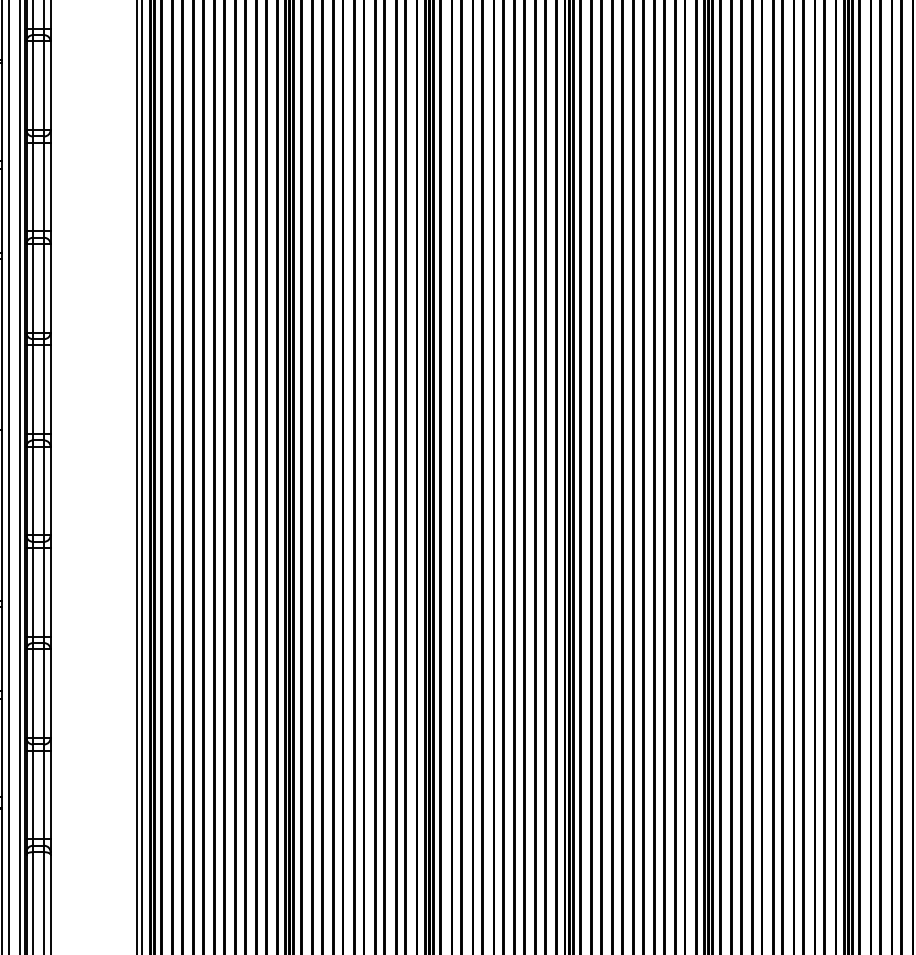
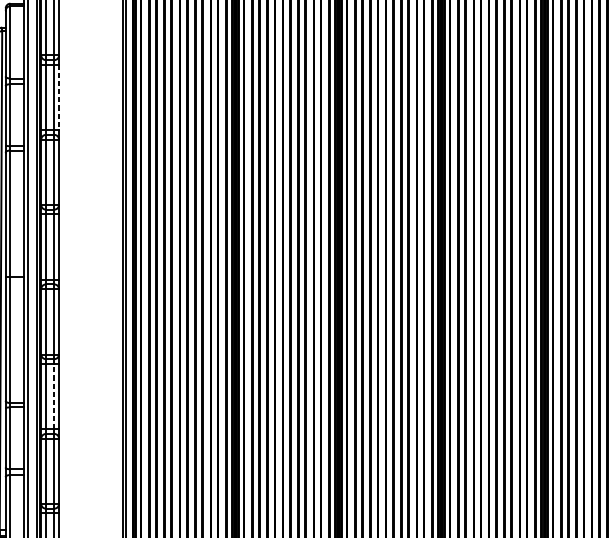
line: (50, 187) -> (58, 97), solid -> dashed
line: (44, 591) -> (54, 395), solid -> dashed

